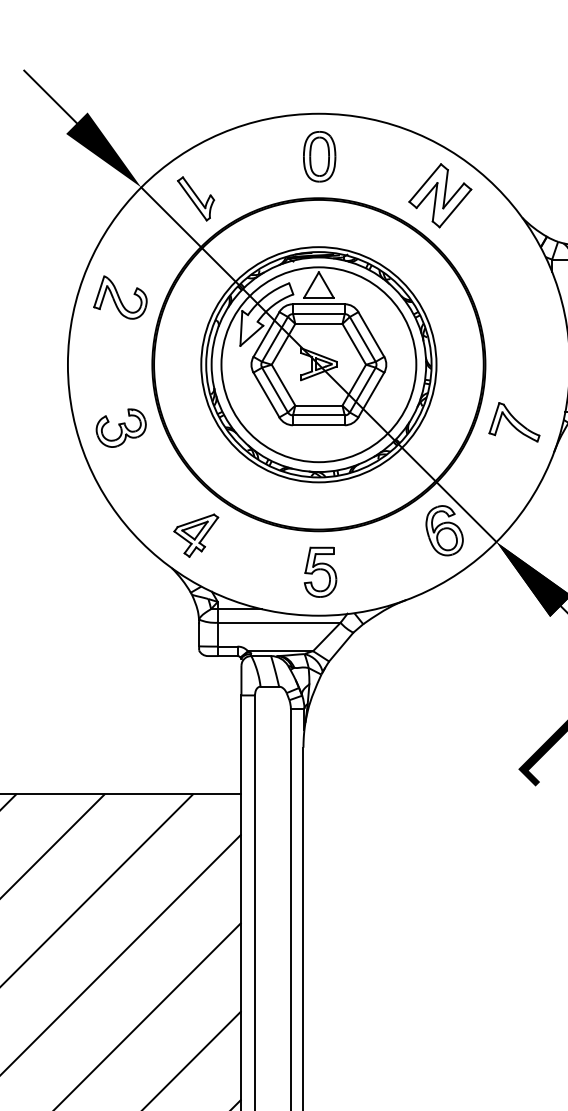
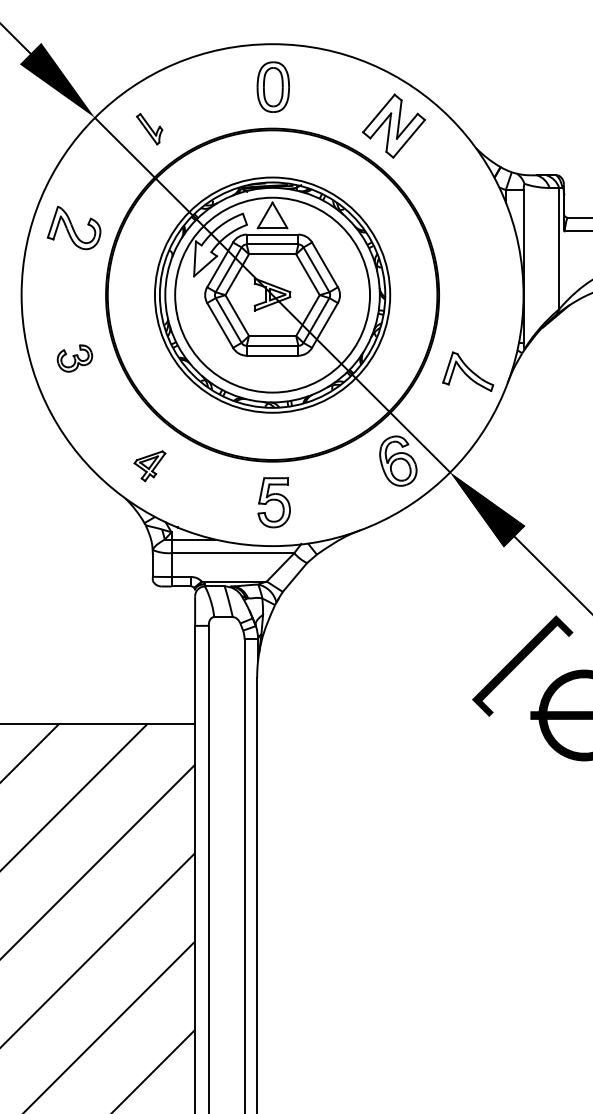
part: (195, 198) -> (149, 128), size x0.7
part: (514, 422) -> (468, 371), moved
part: (120, 428) -> (74, 358), size x0.7
part: (195, 536) -> (149, 466), size x0.7

